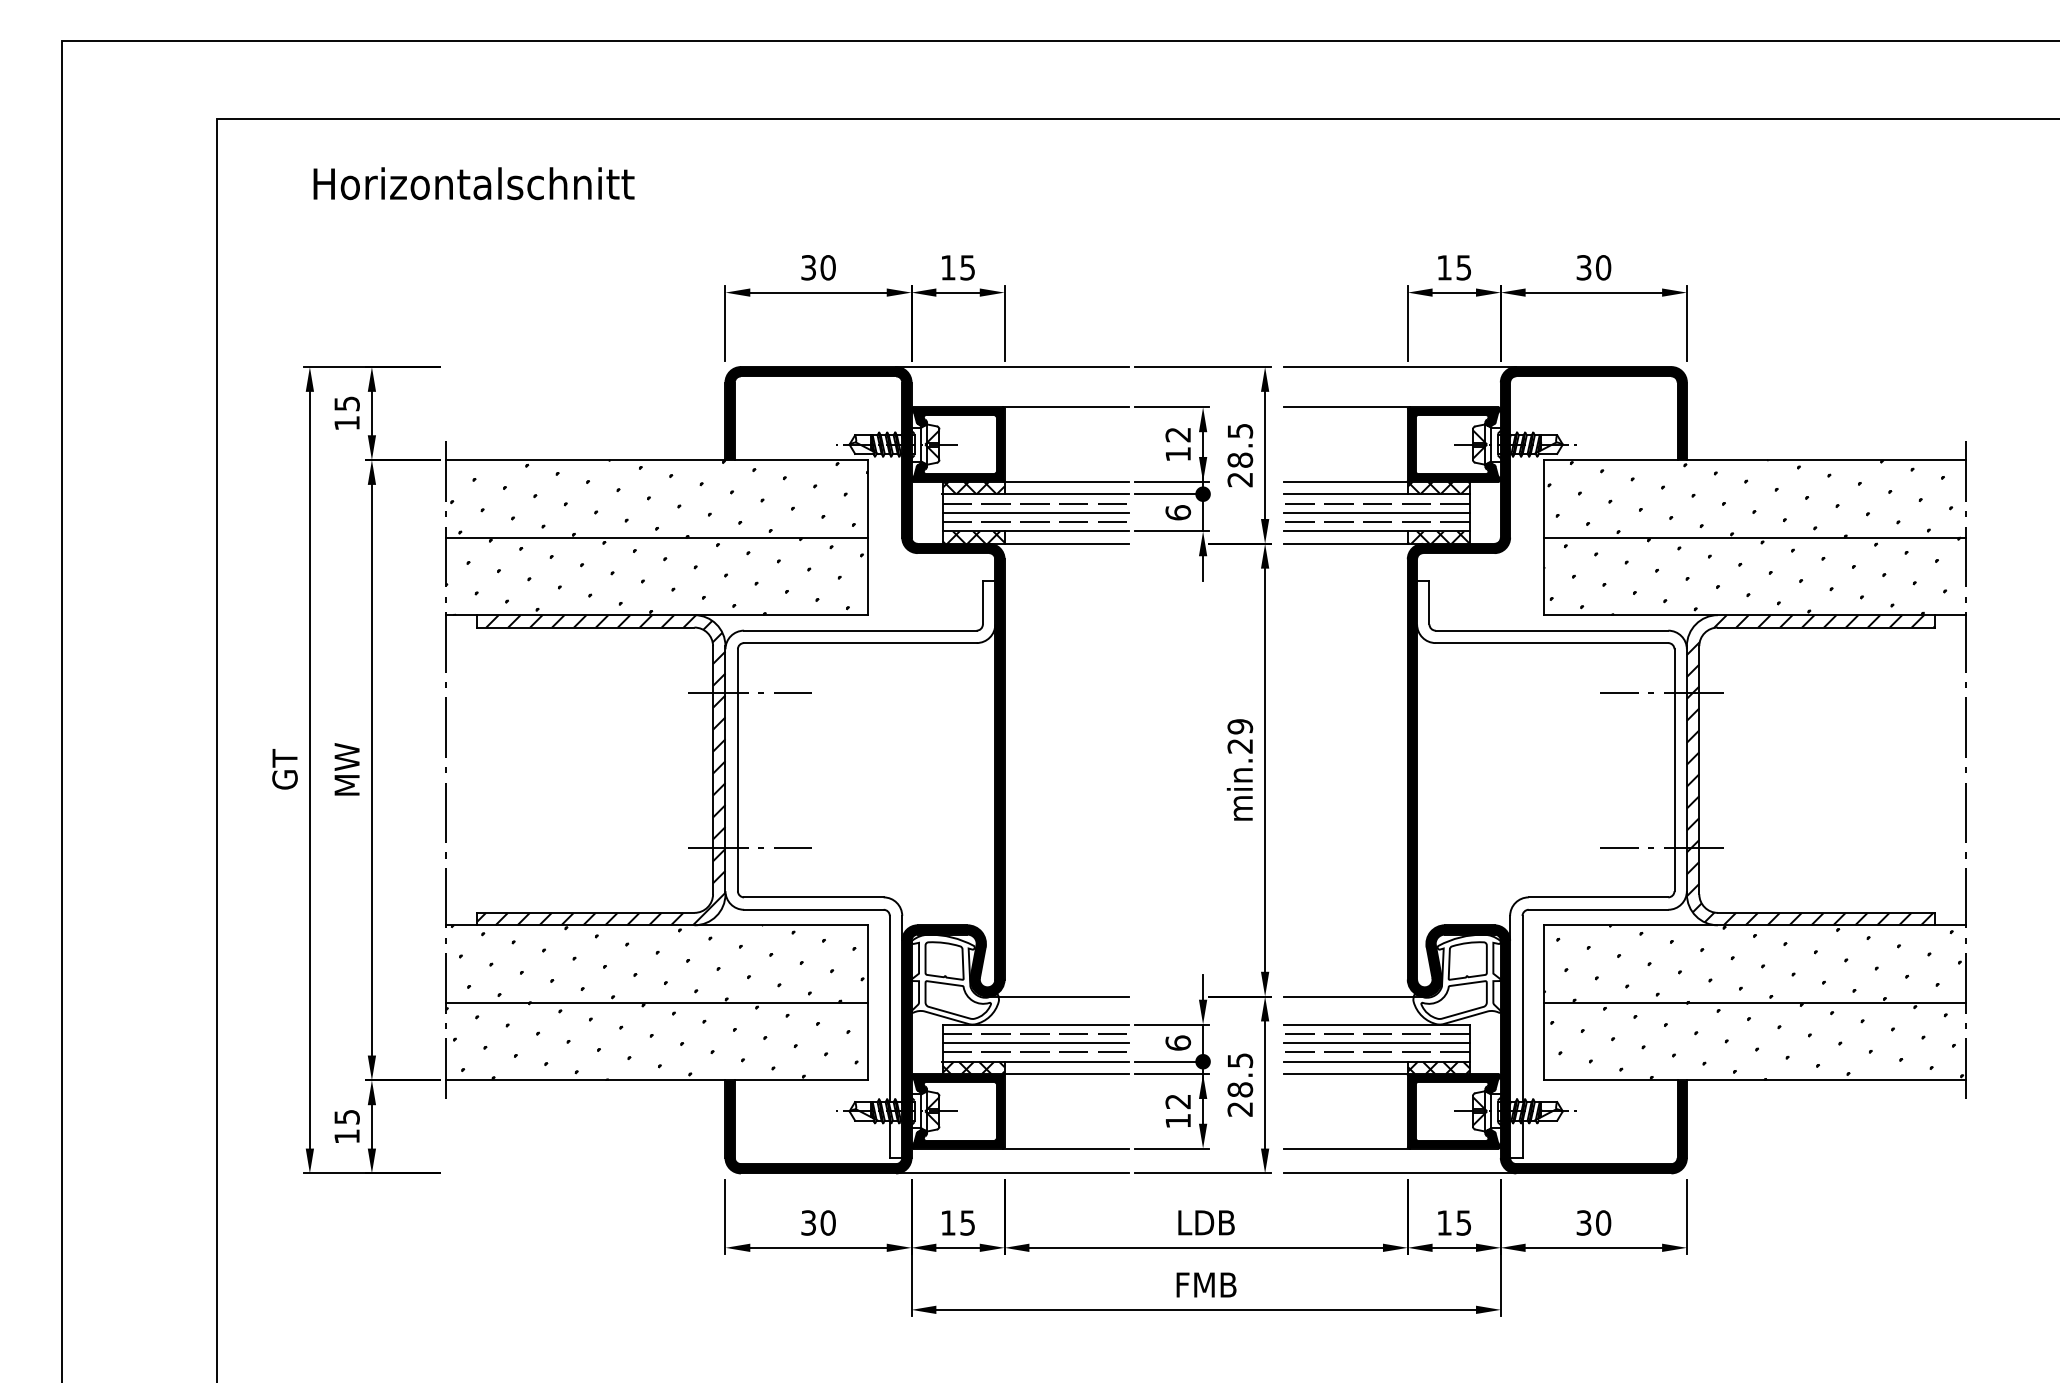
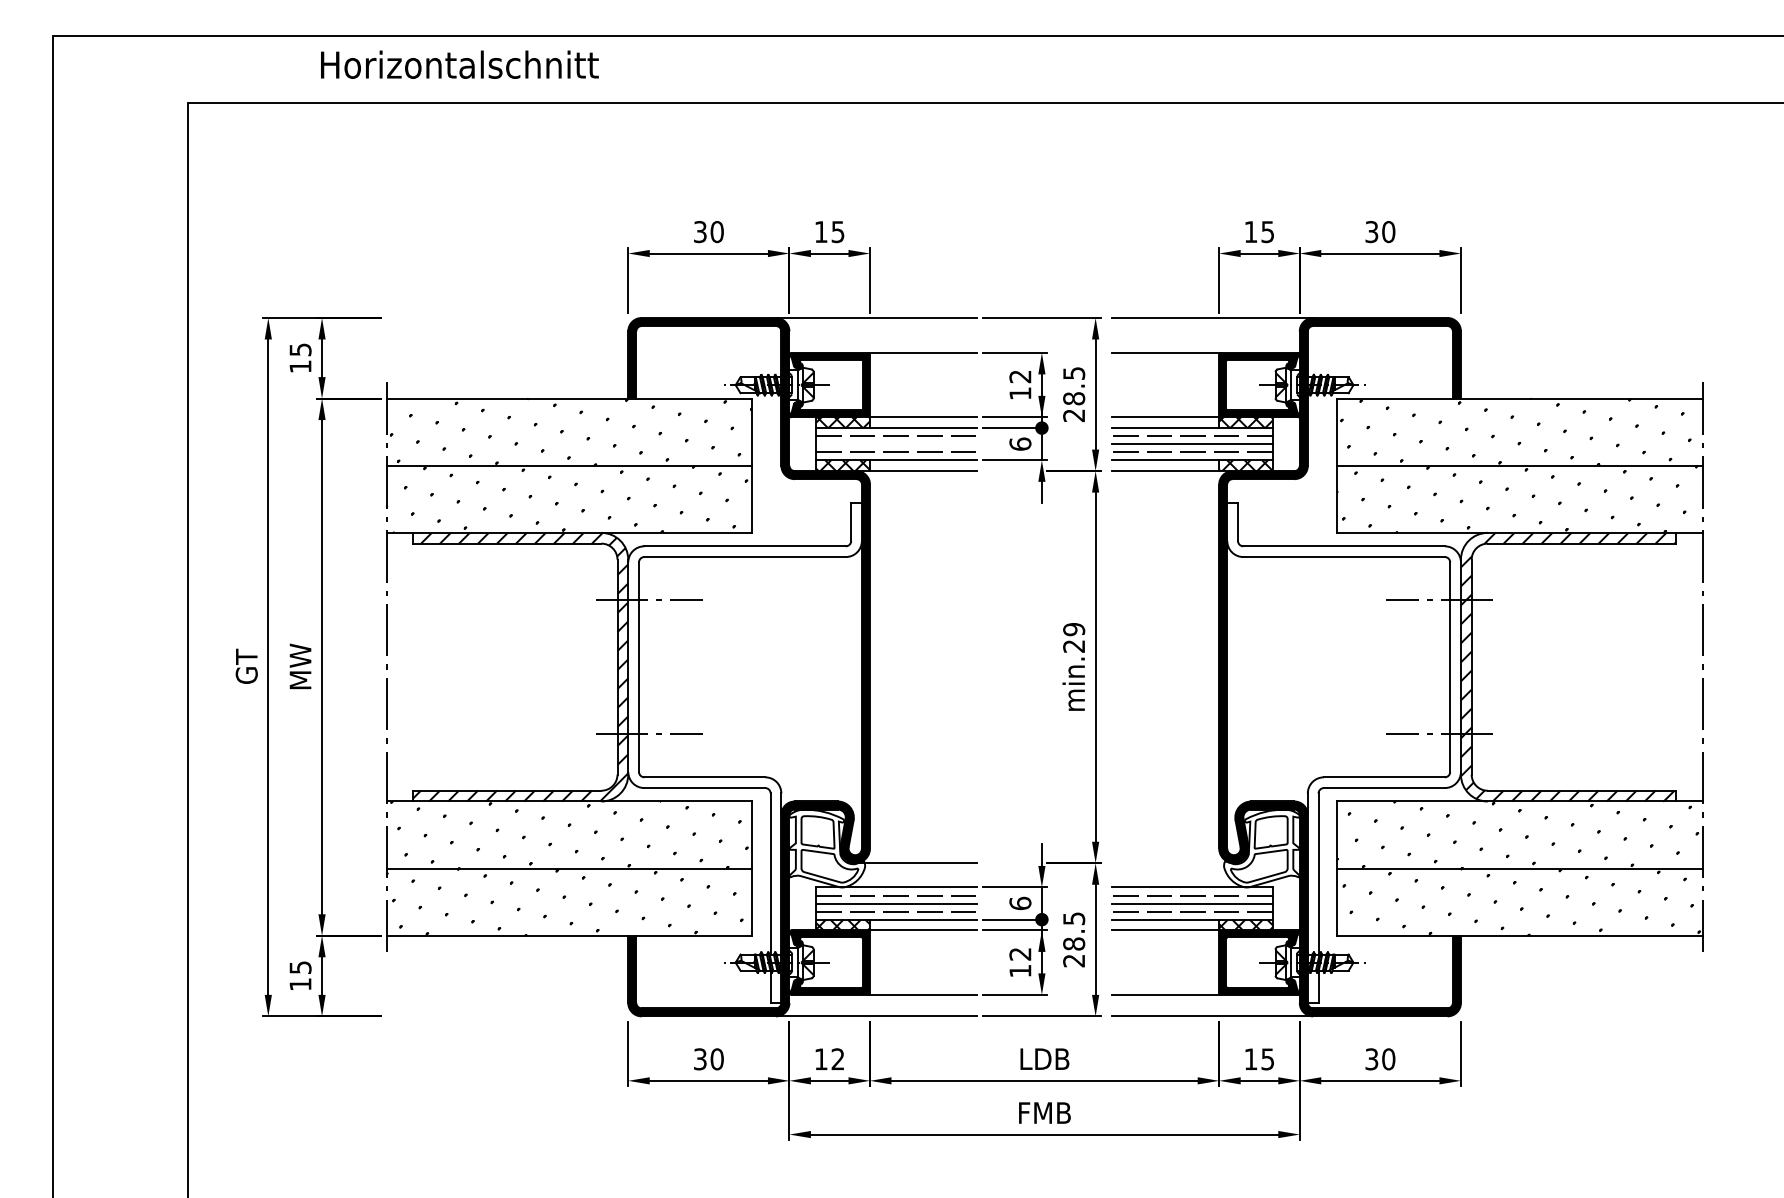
text: (473, 183) -> (459, 64), moved
line: (1035, 512) -> (896, 443), removed
line: (1353, 996) -> (1172, 863), removed
text: (967, 1222) -> (837, 1058), 15 -> 12

